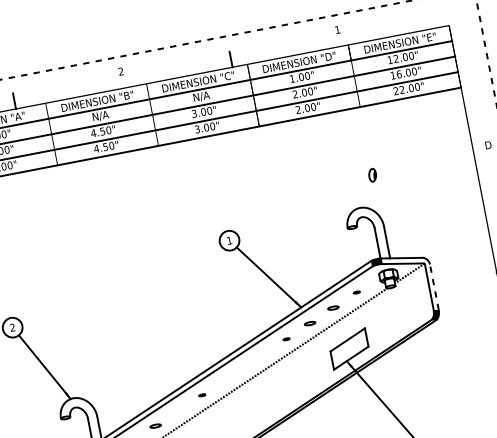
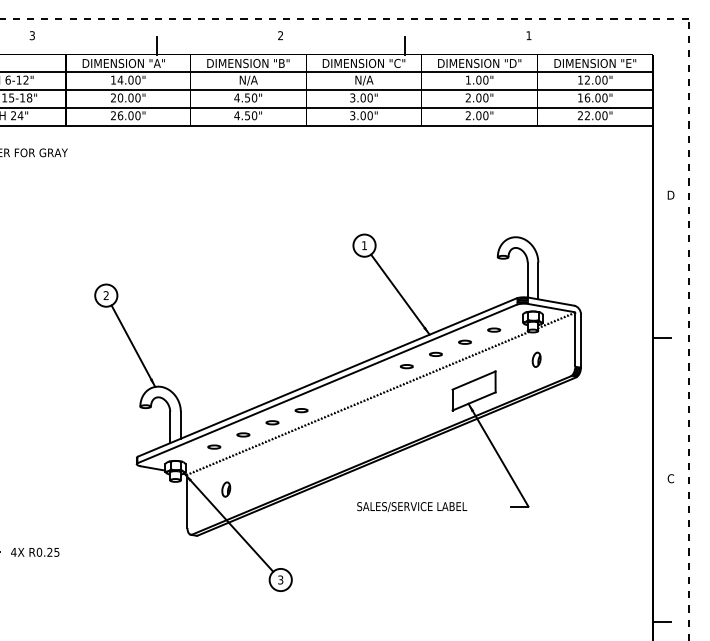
part: (372, 175) -> (536, 359), moved
line: (434, 286) -> (581, 340), dashed -> solid
part: (356, 292) -> (494, 329), size x1.67
part: (286, 339) -> (406, 366), size x1.67
part: (202, 395) -> (301, 410), size x1.67
part: (178, 410) -> (272, 422), added

